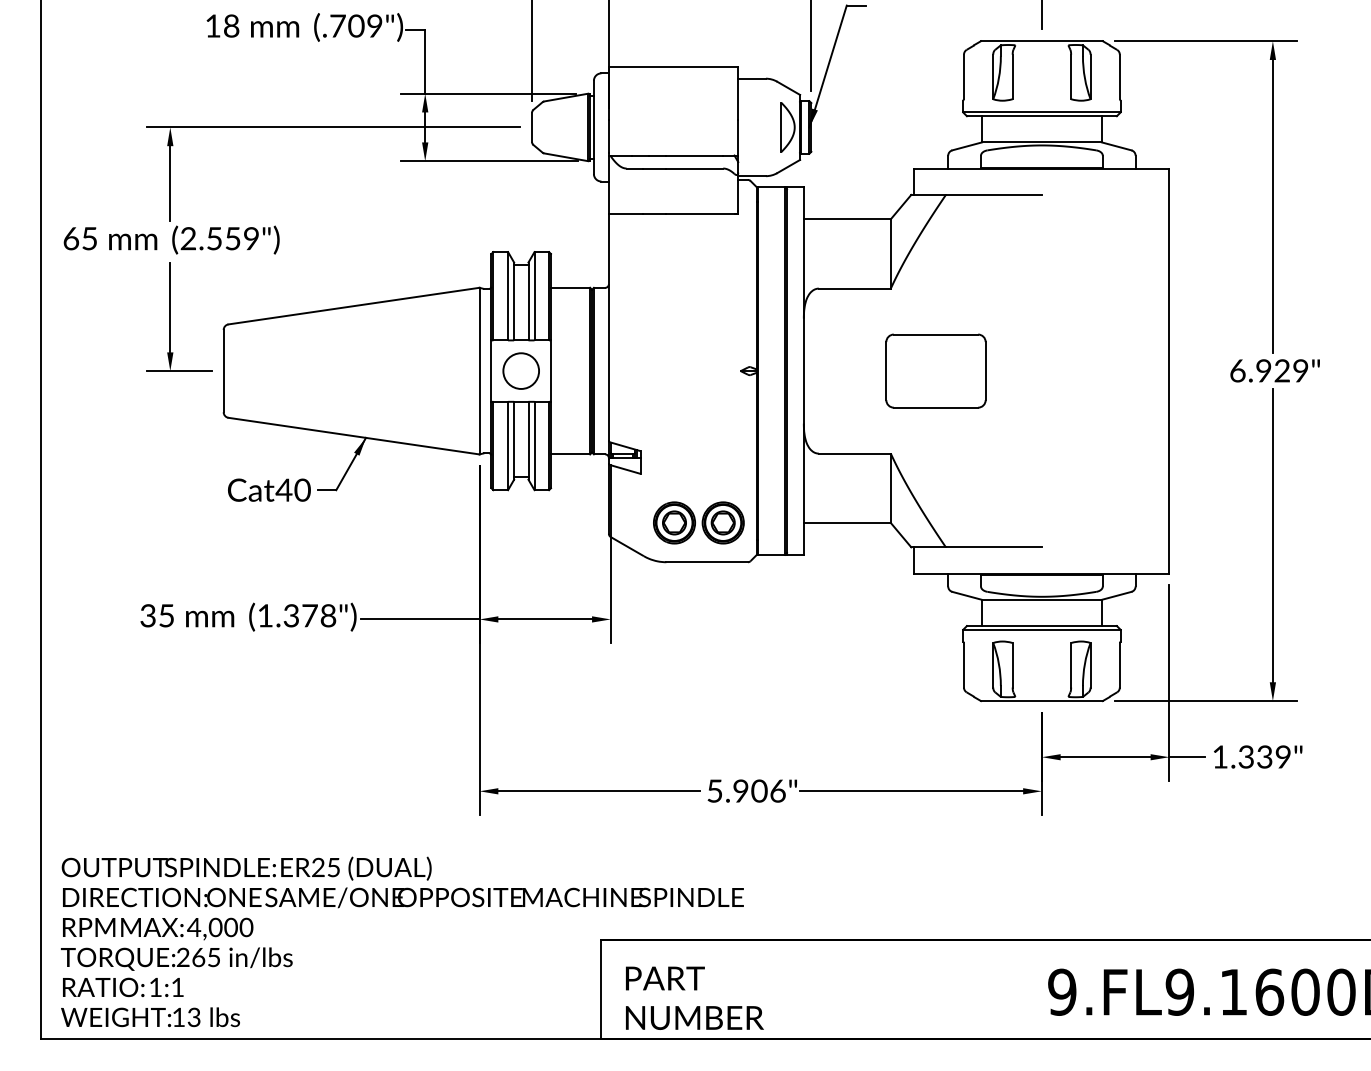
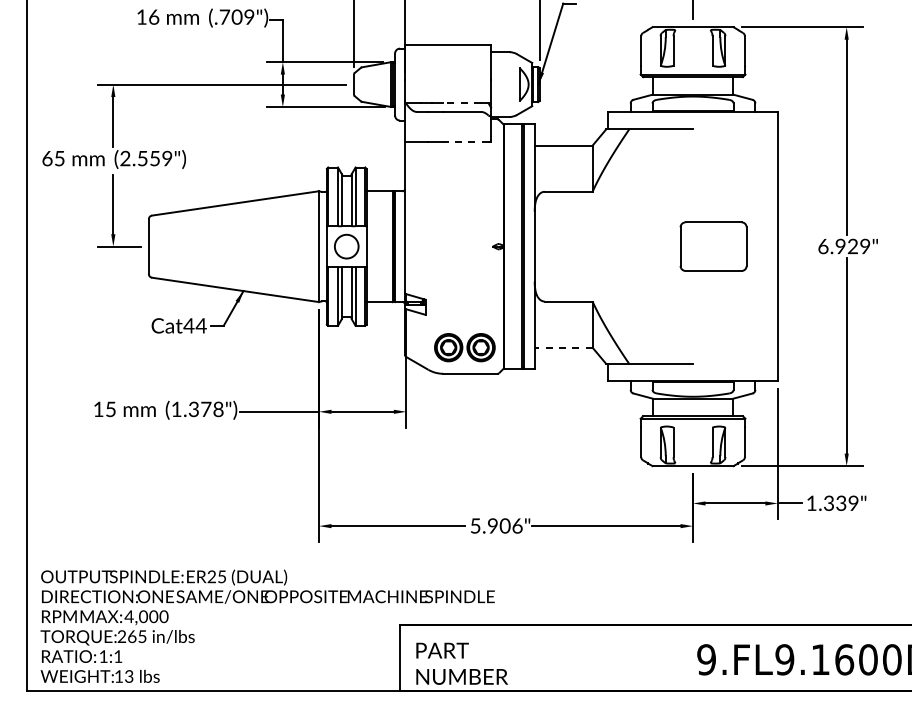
text: (232, 25) -> (154, 16), 18 -> 16
line: (693, 155) -> (461, 103), solid -> dashed
line: (699, 212) -> (465, 141), solid -> dashed
part: (935, 370) -> (713, 246), moved
text: (301, 489) -> (200, 325), Cat40 -> Cat44
line: (847, 522) -> (563, 347), solid -> dashed
text: (147, 615) -> (98, 409), 35 -> 15

